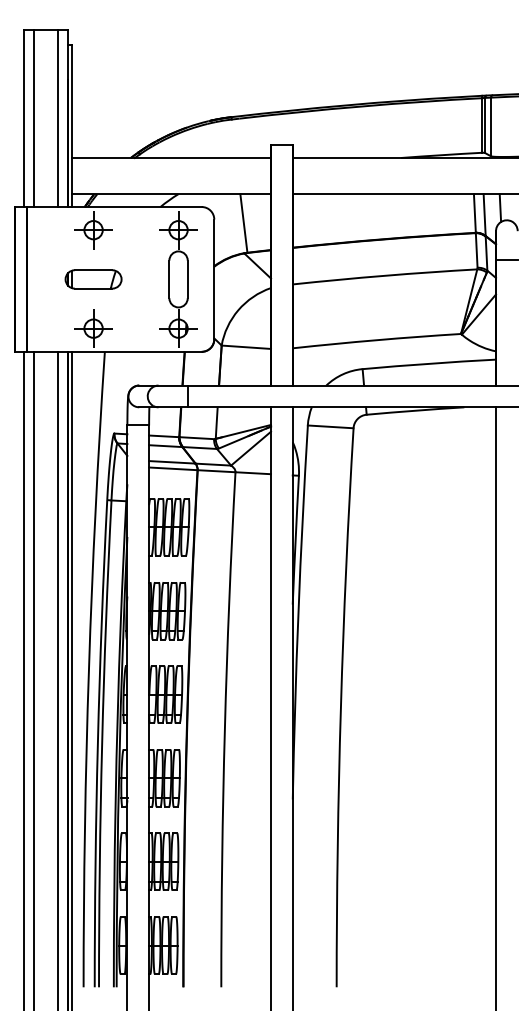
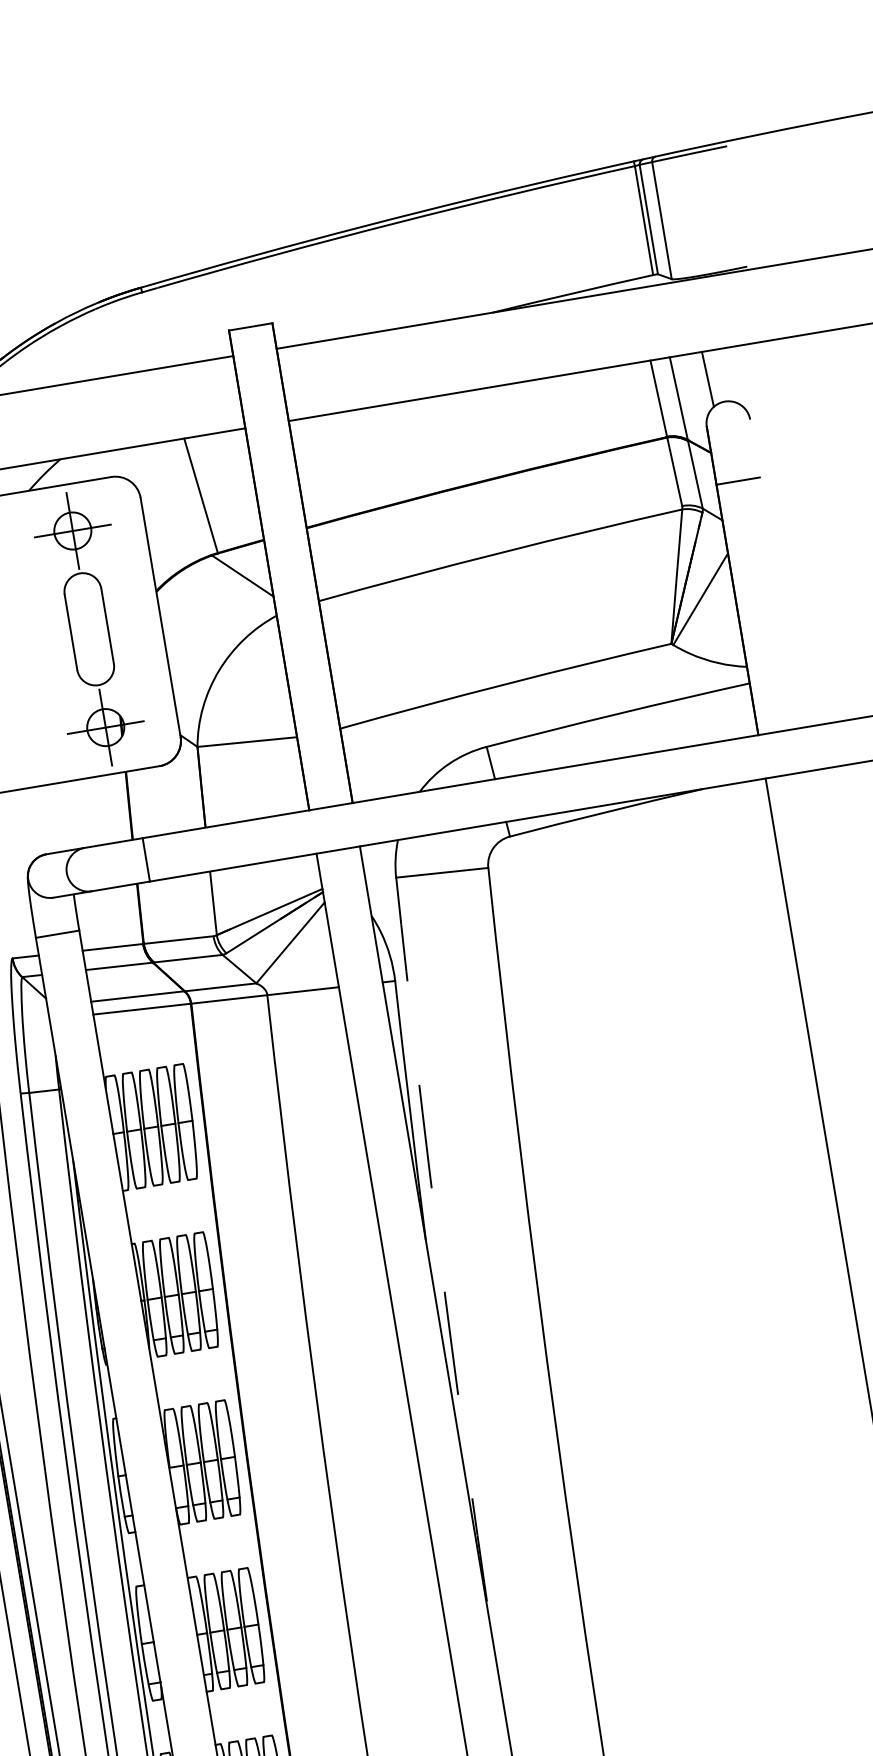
arc: (298, 612) -> (439, 1254), solid -> dashed

